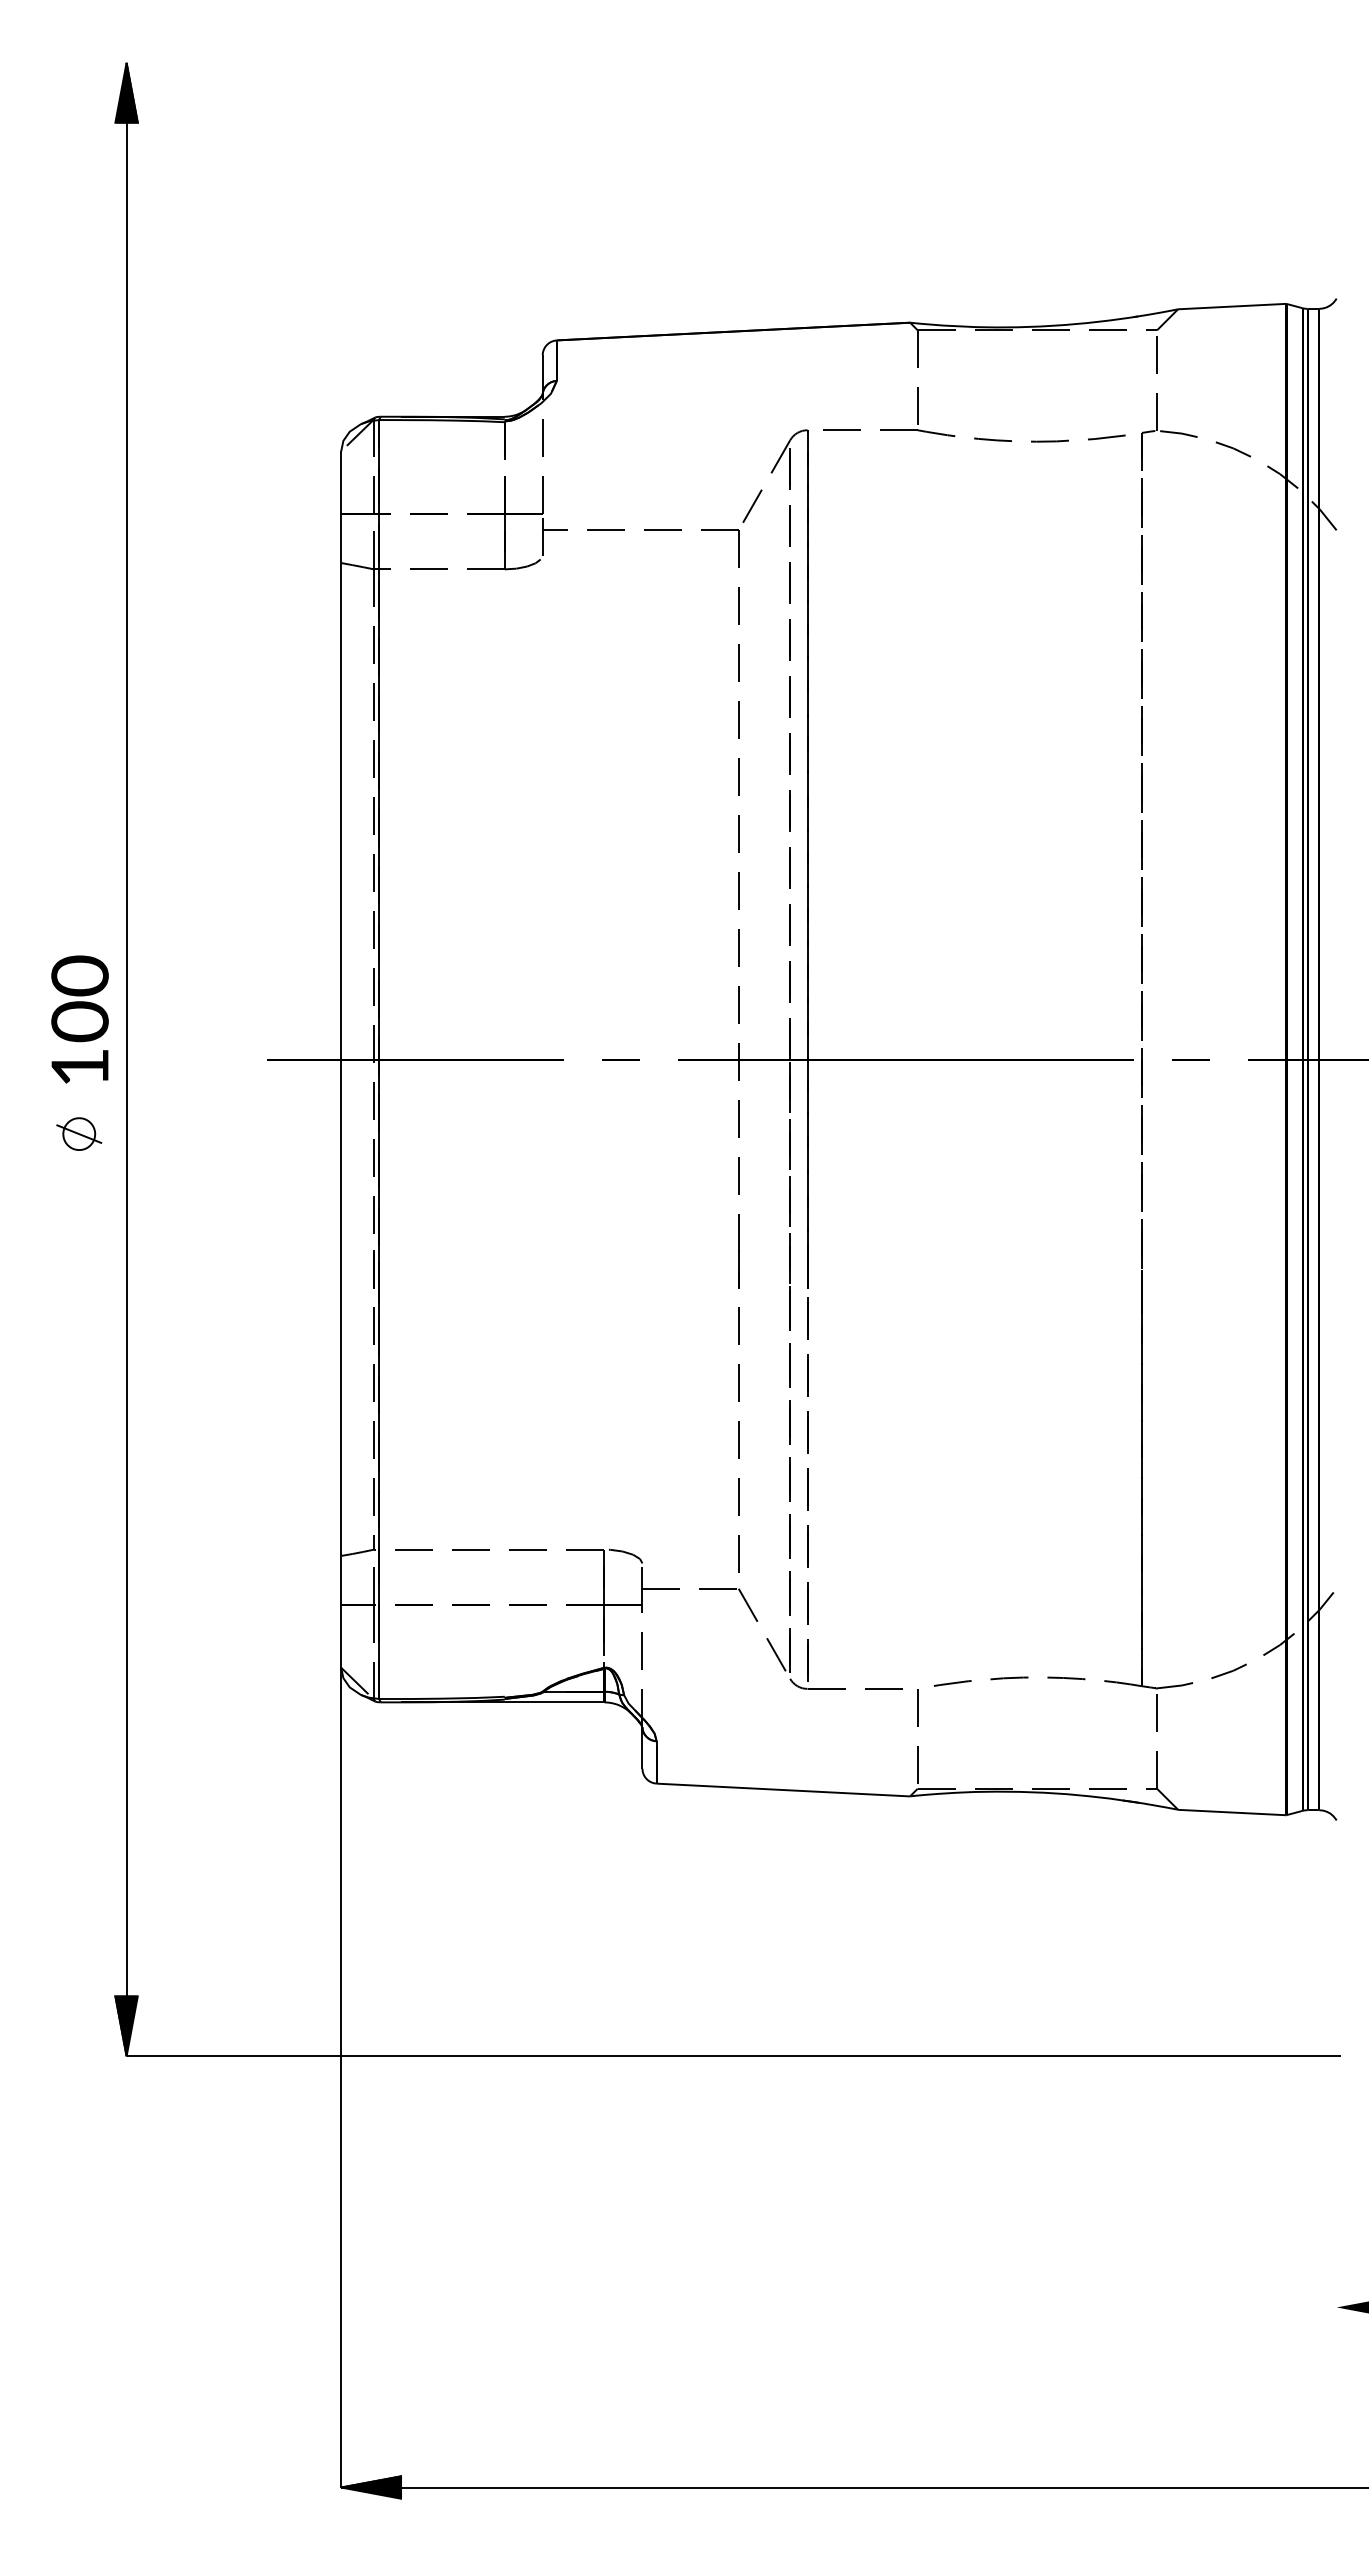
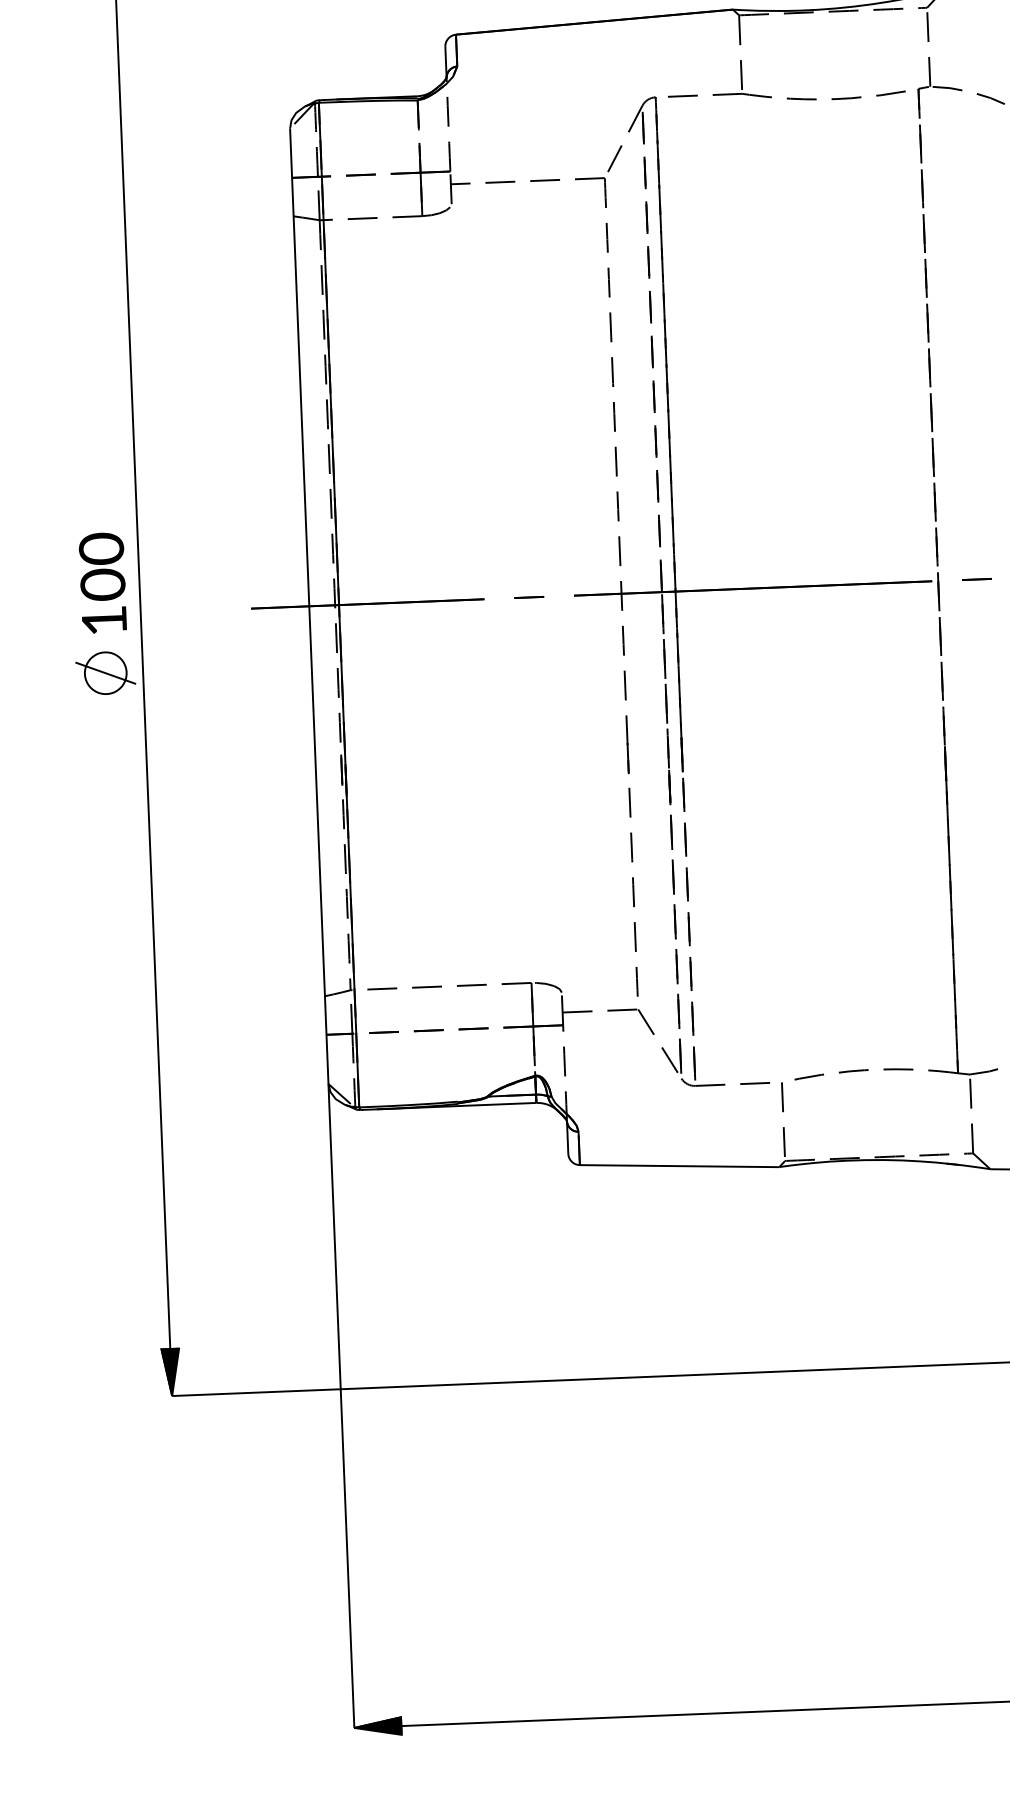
part: (79, 1133) -> (106, 672), size x1.67

